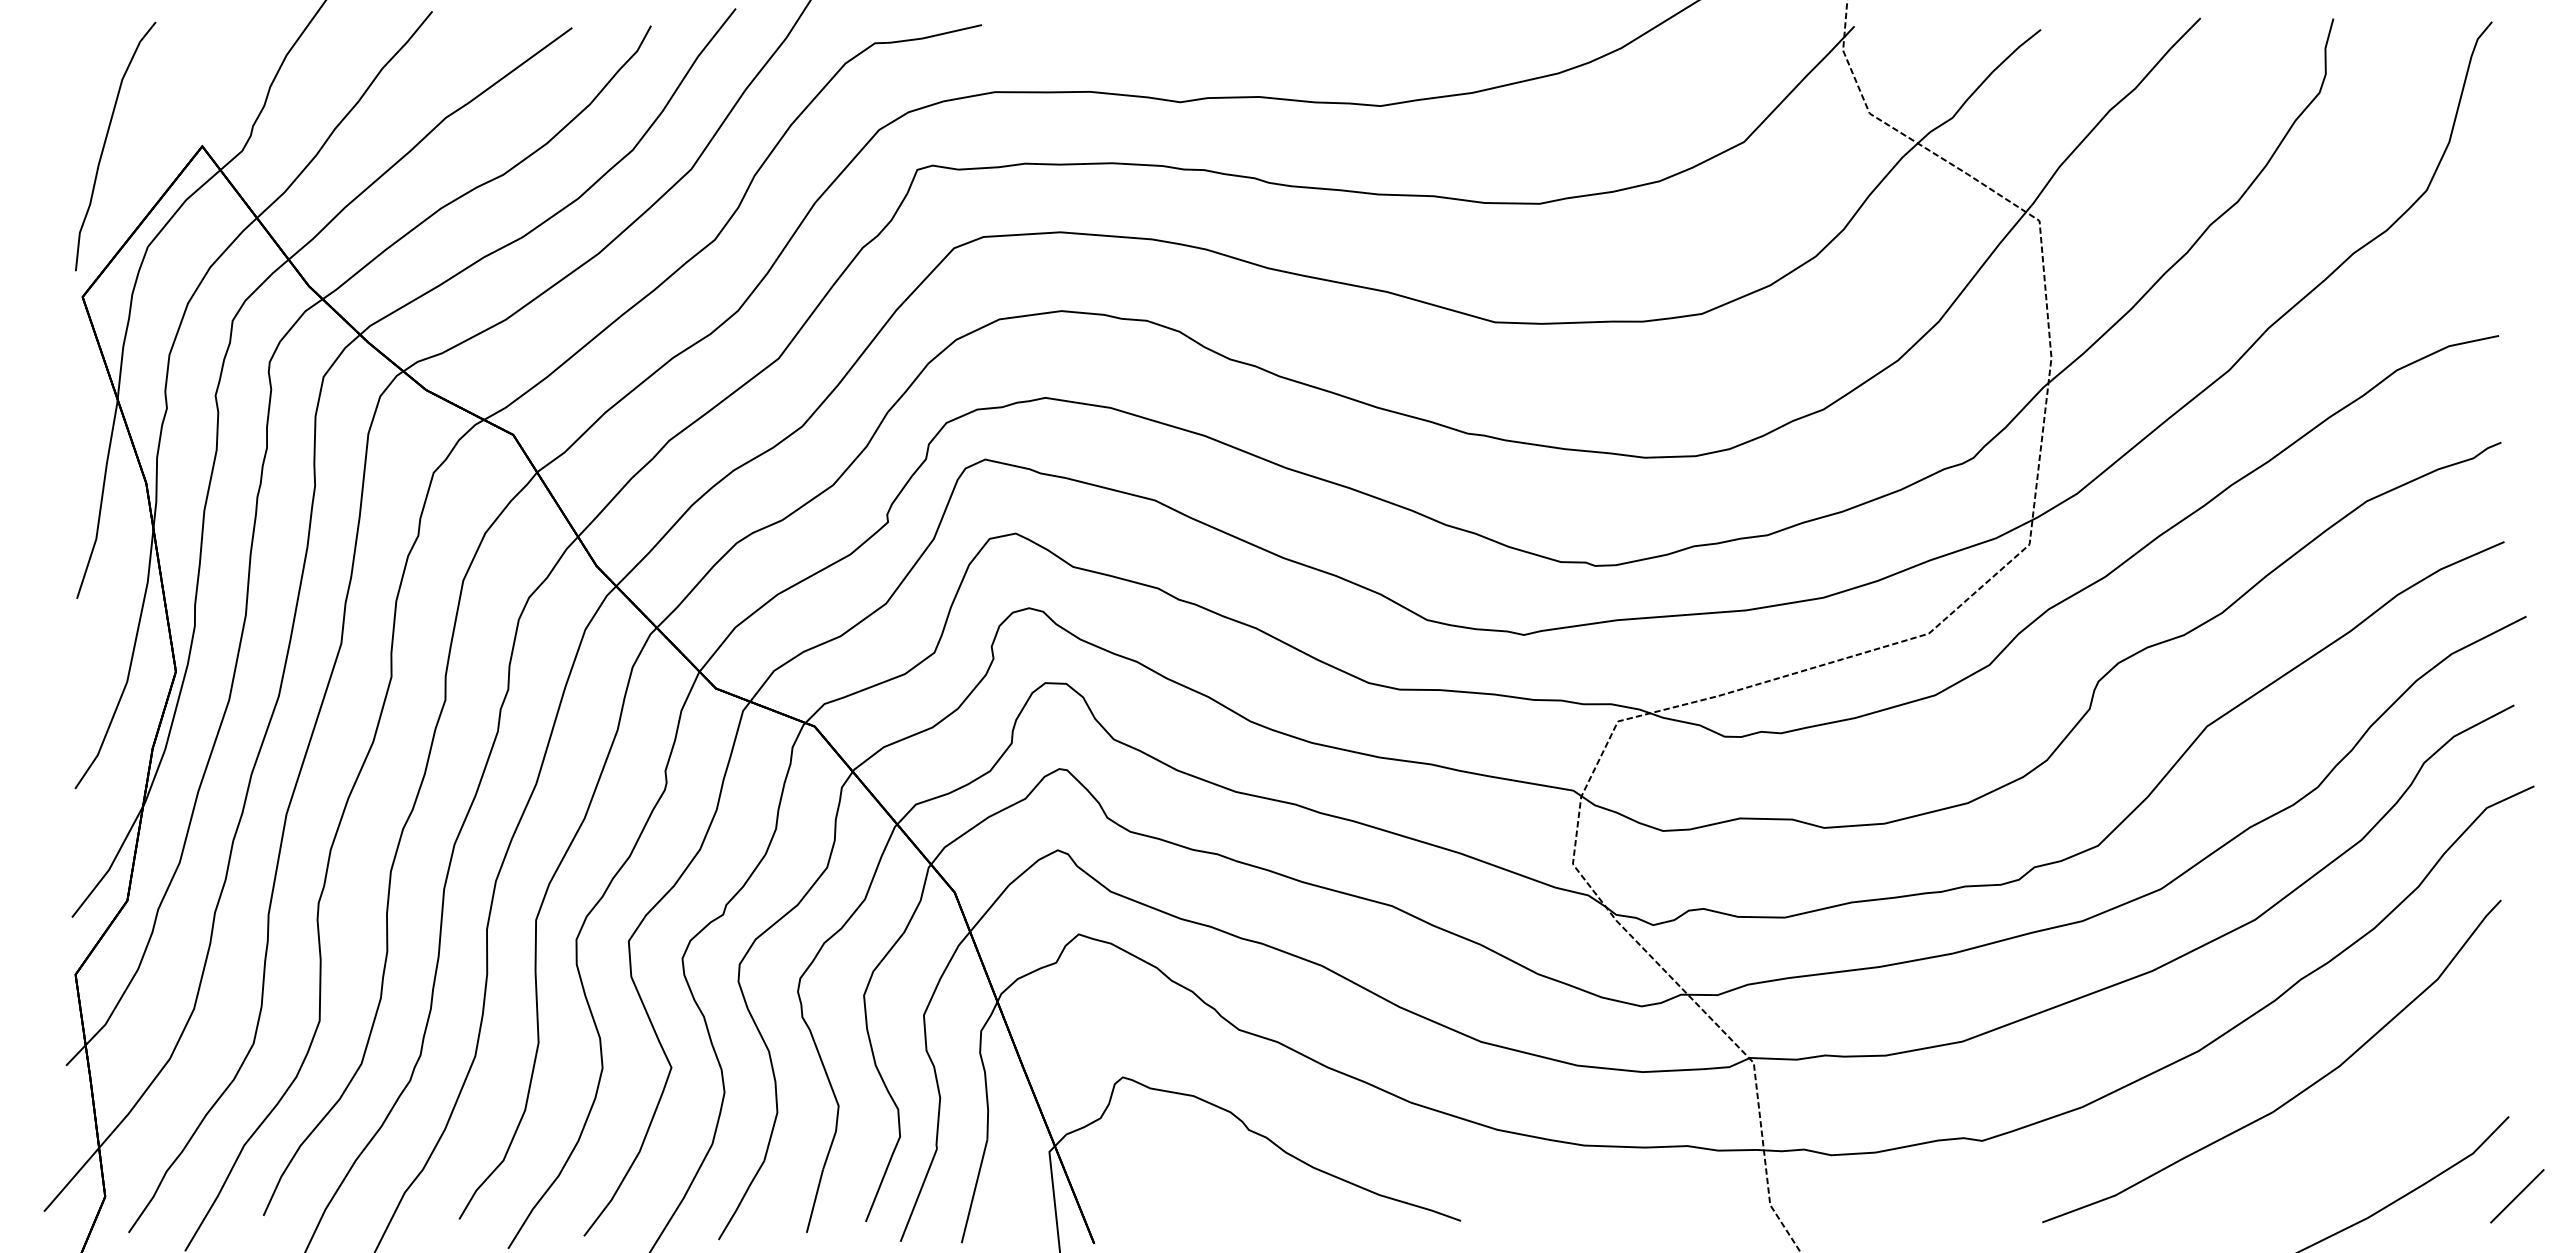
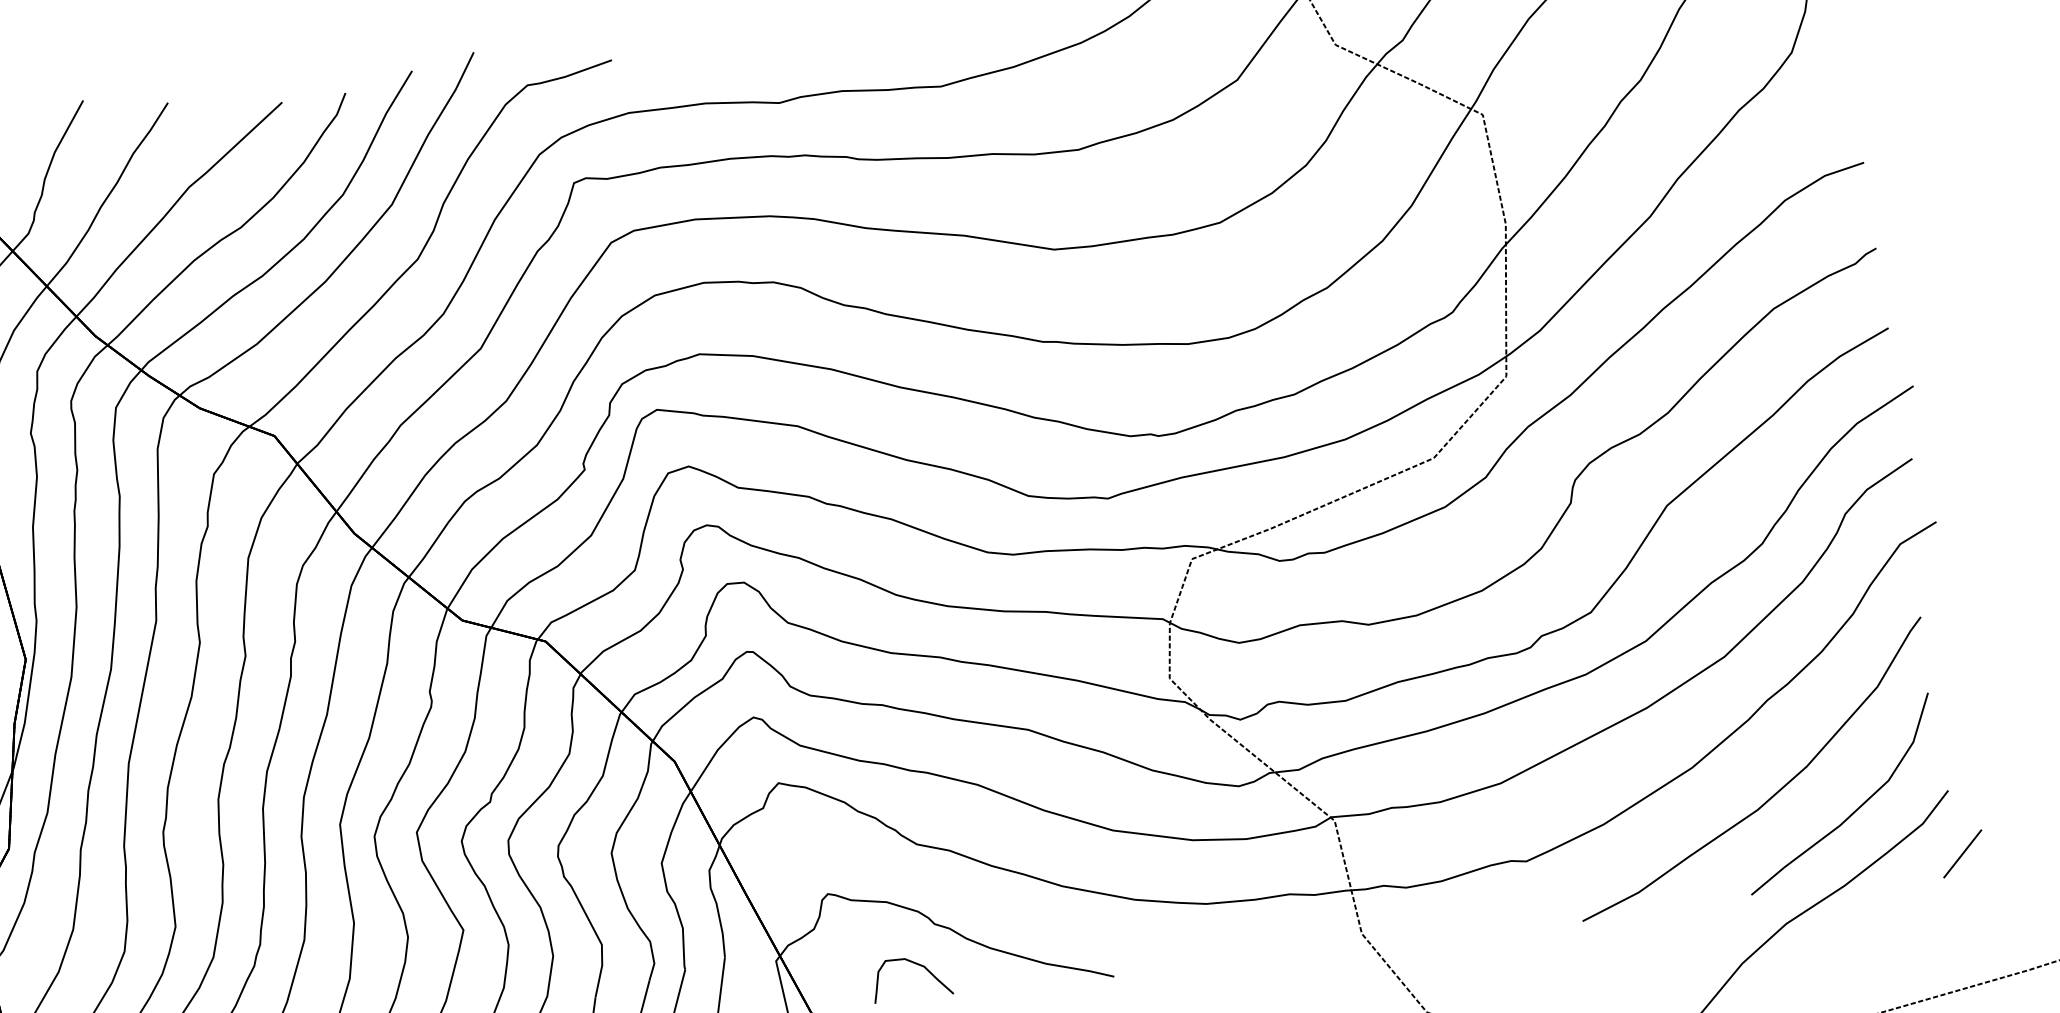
curve: (2391, 1127) -> (1854, 810), added
curve: (1223, 1178) -> (918, 965), added

